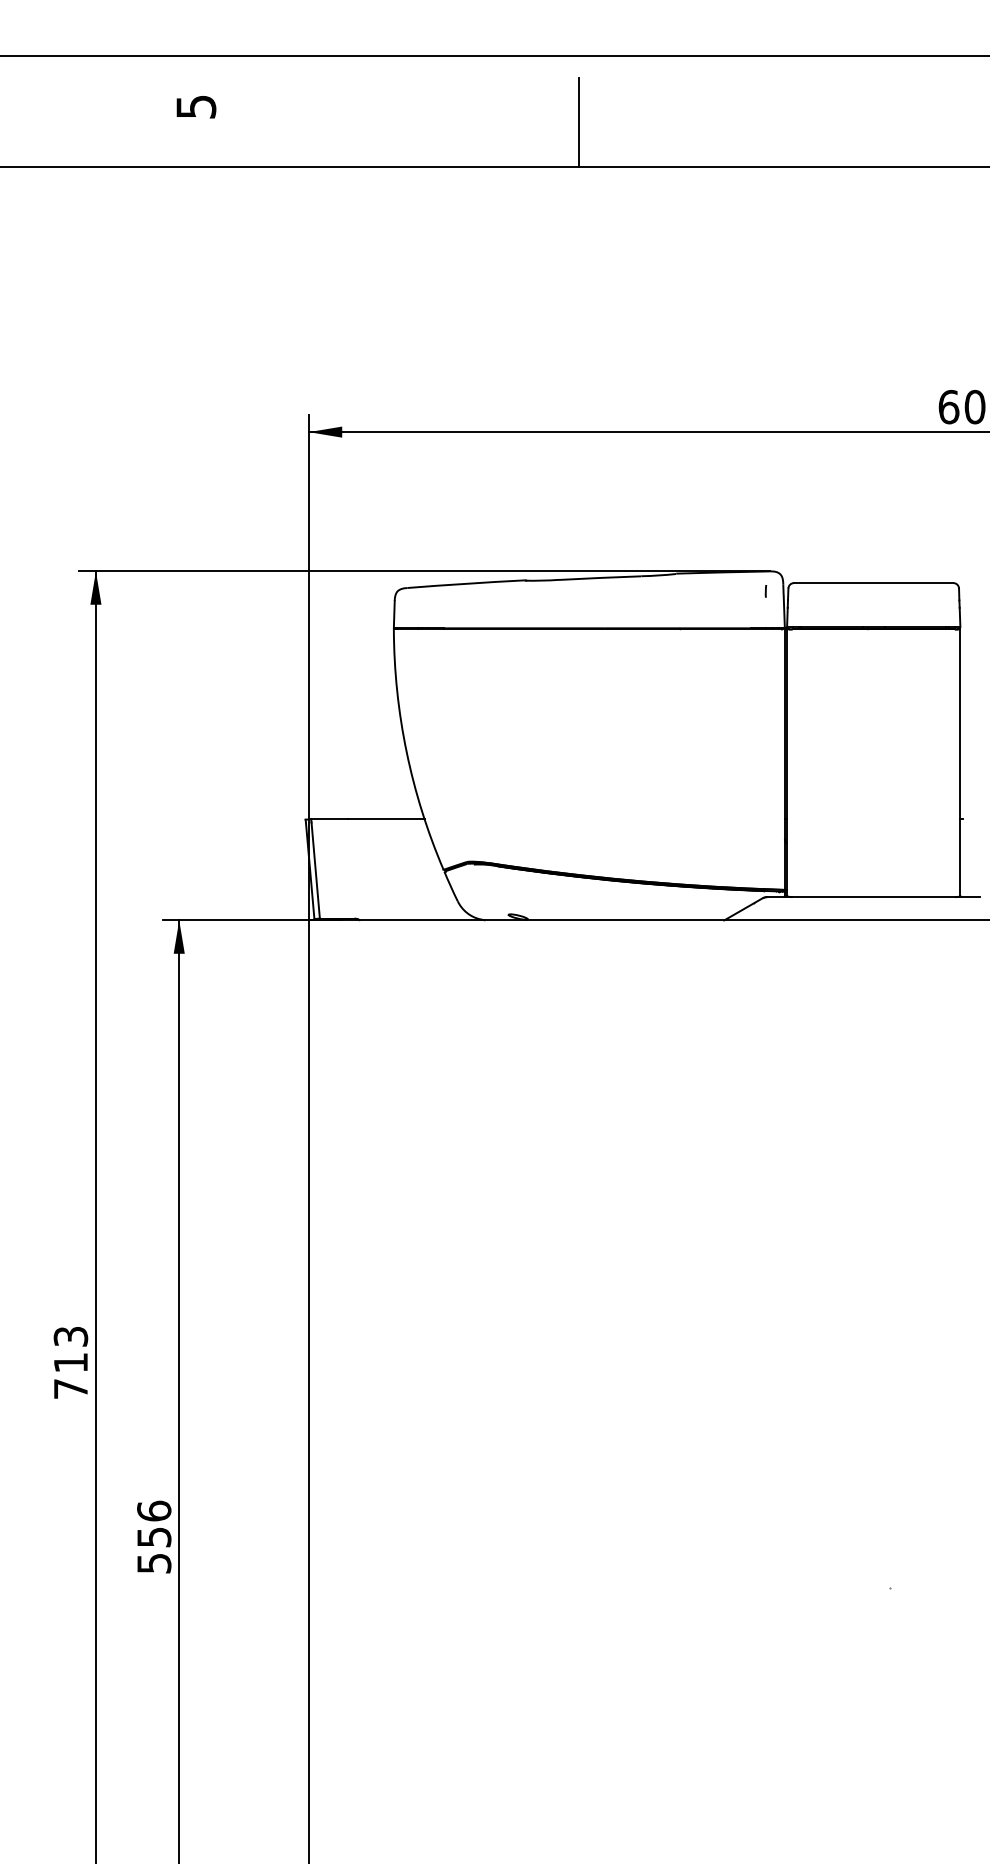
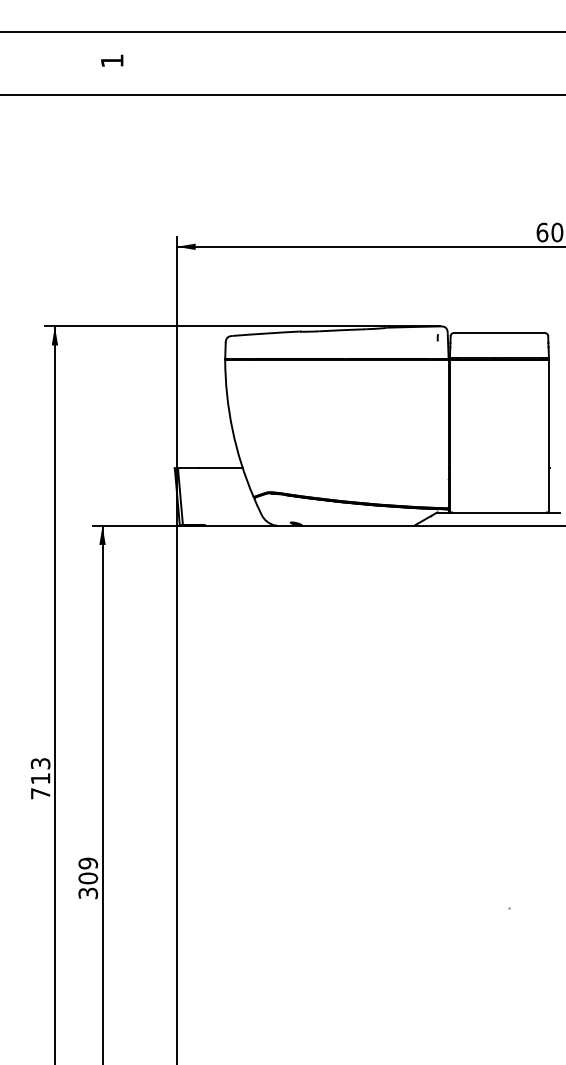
text: (196, 106) -> (112, 60), 5 -> 1
line: (579, 121) -> (331, 69), removed
text: (154, 1535) -> (88, 877), 556 -> 309

